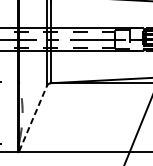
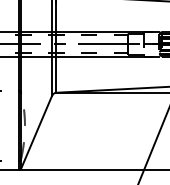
line: (32, 118) -> (36, 132), dashed -> solid

